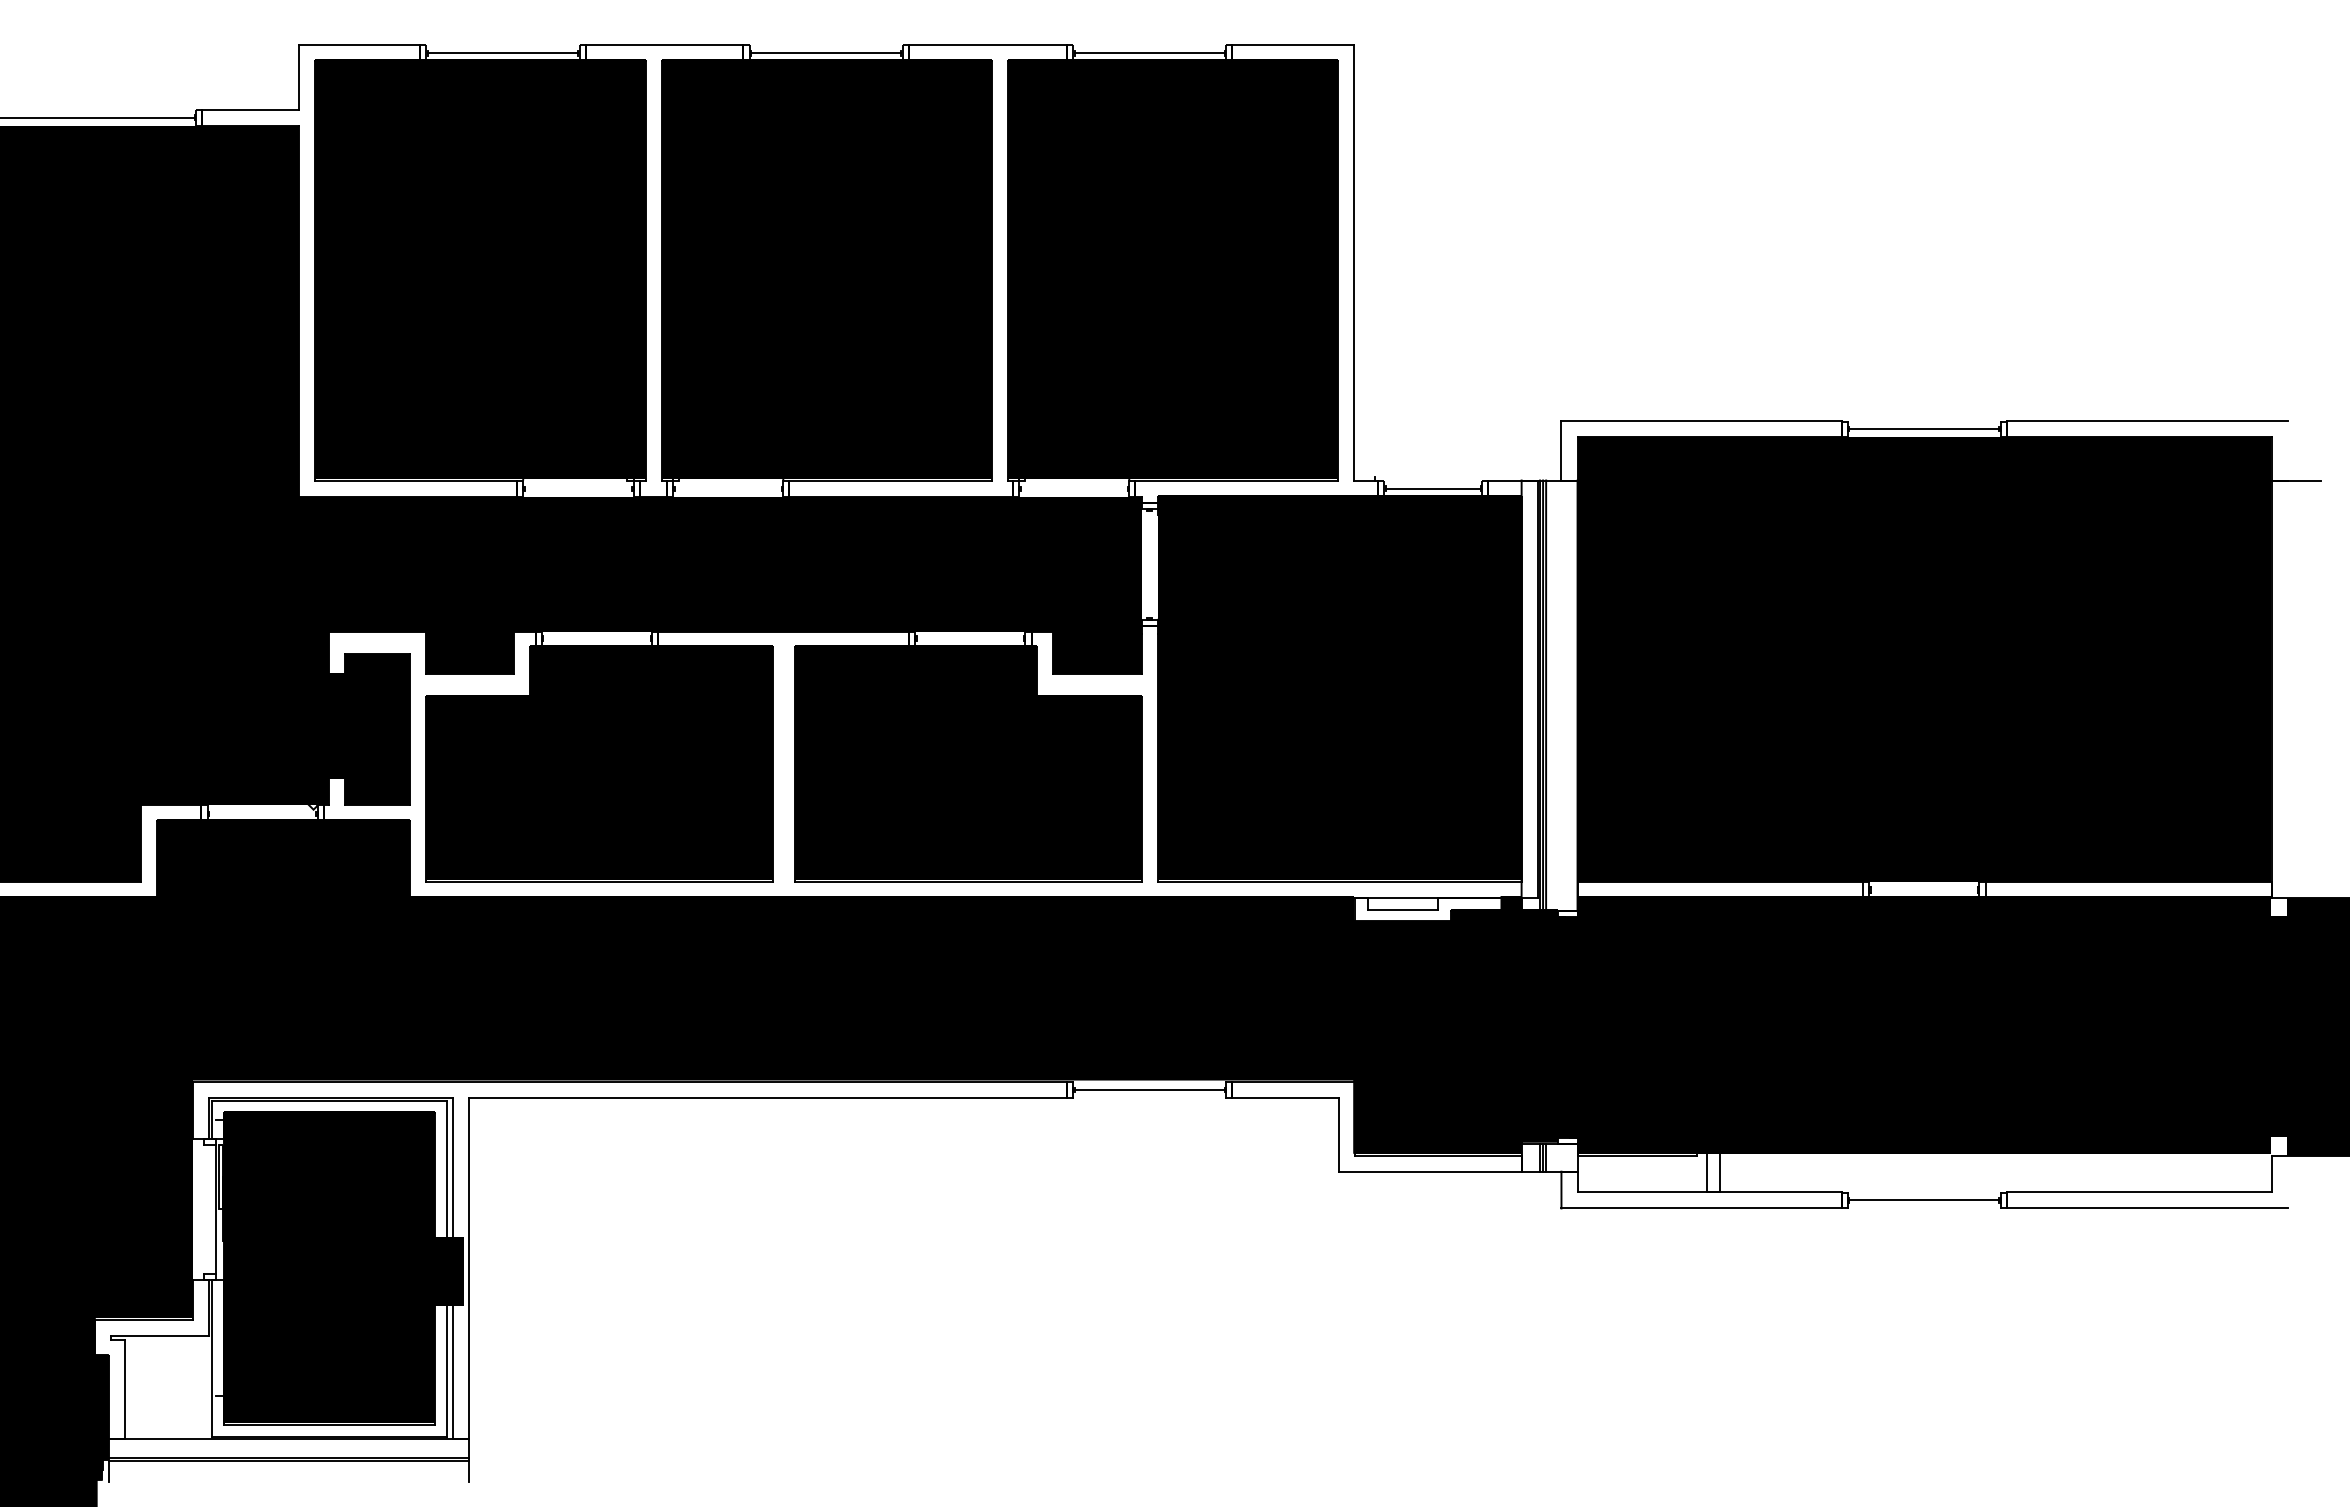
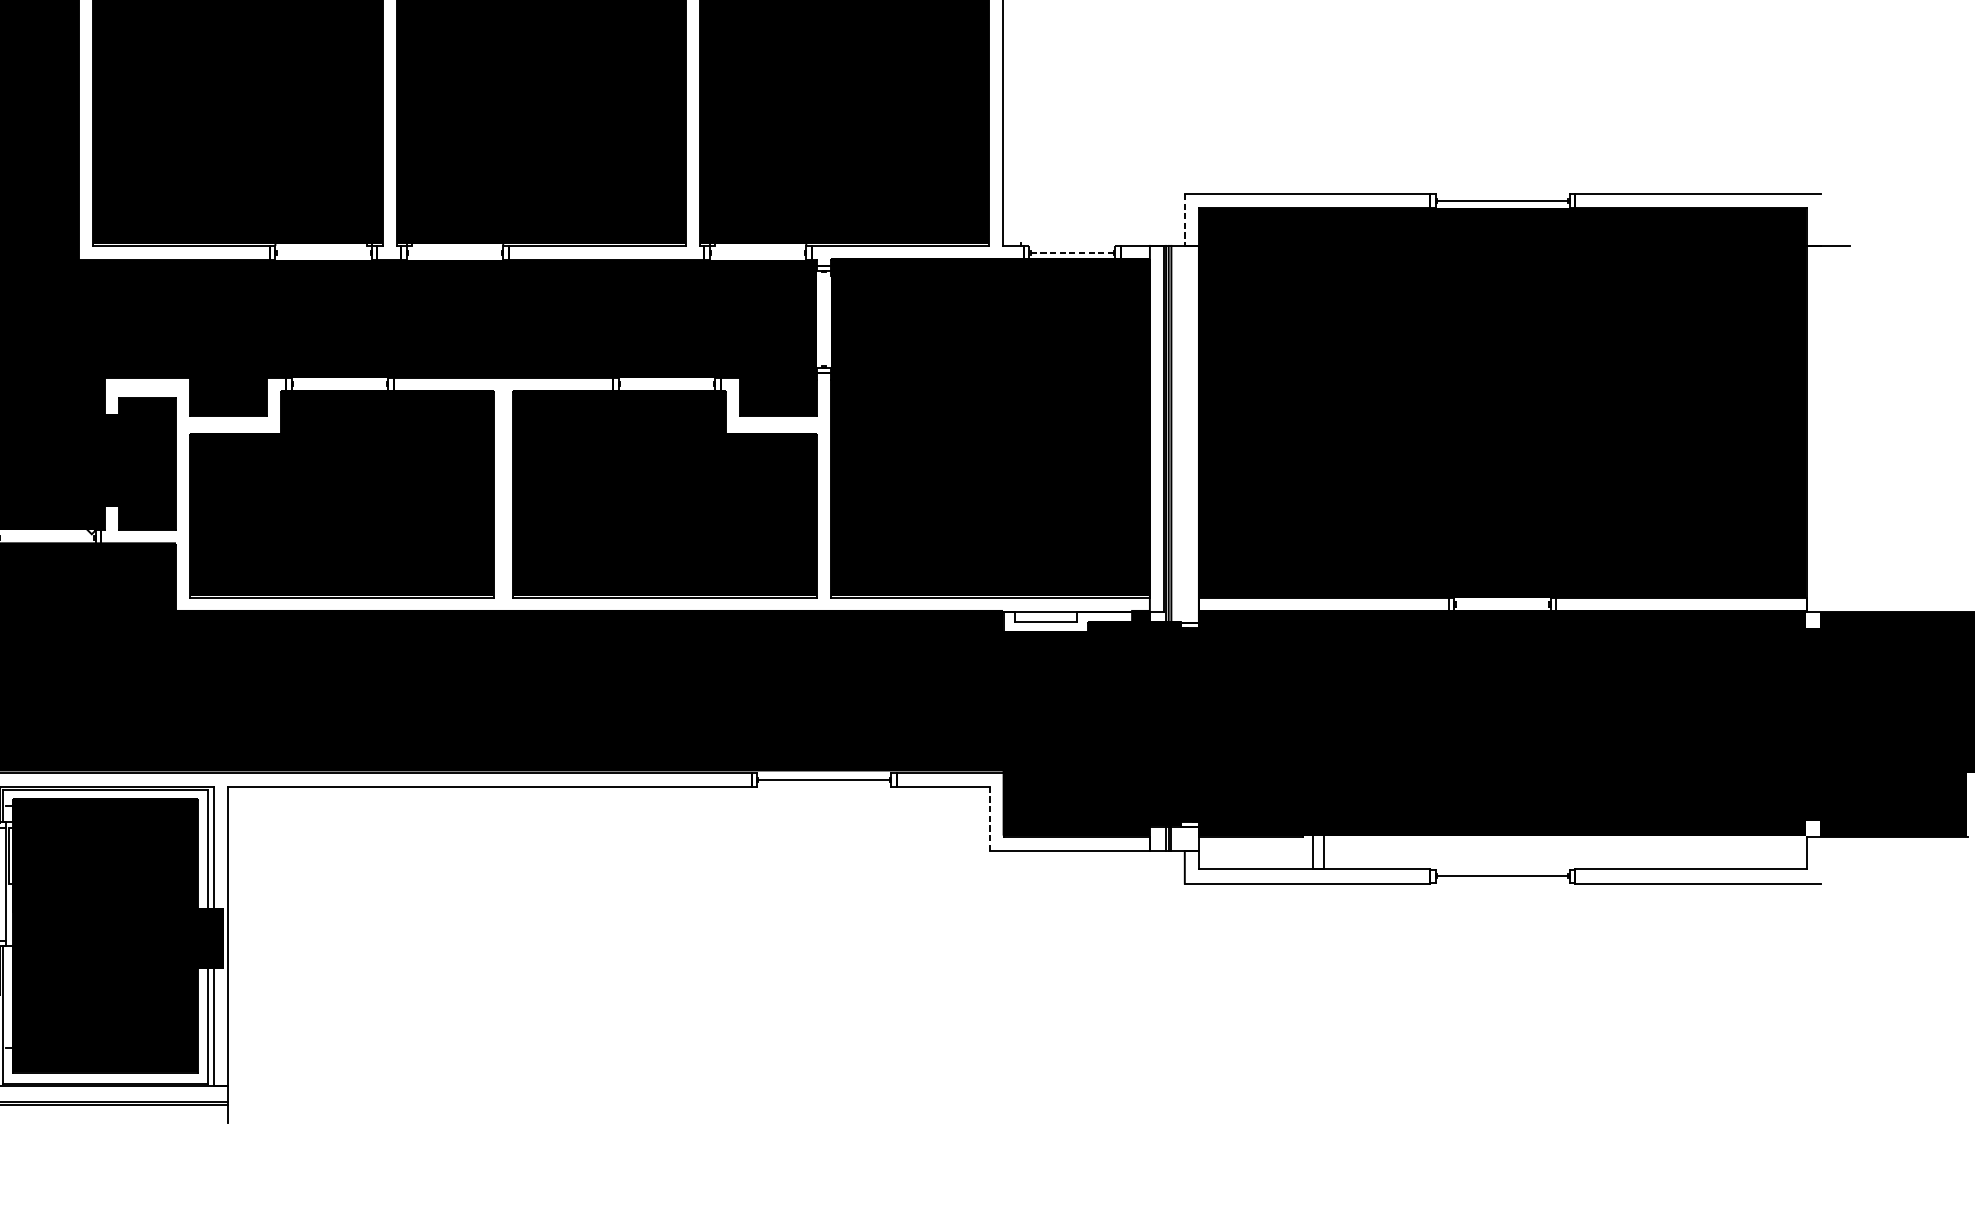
line: (1561, 450) -> (1184, 219), solid -> dashed
line: (1433, 488) -> (1072, 252), solid -> dashed
line: (1338, 1134) -> (989, 818), solid -> dashed

